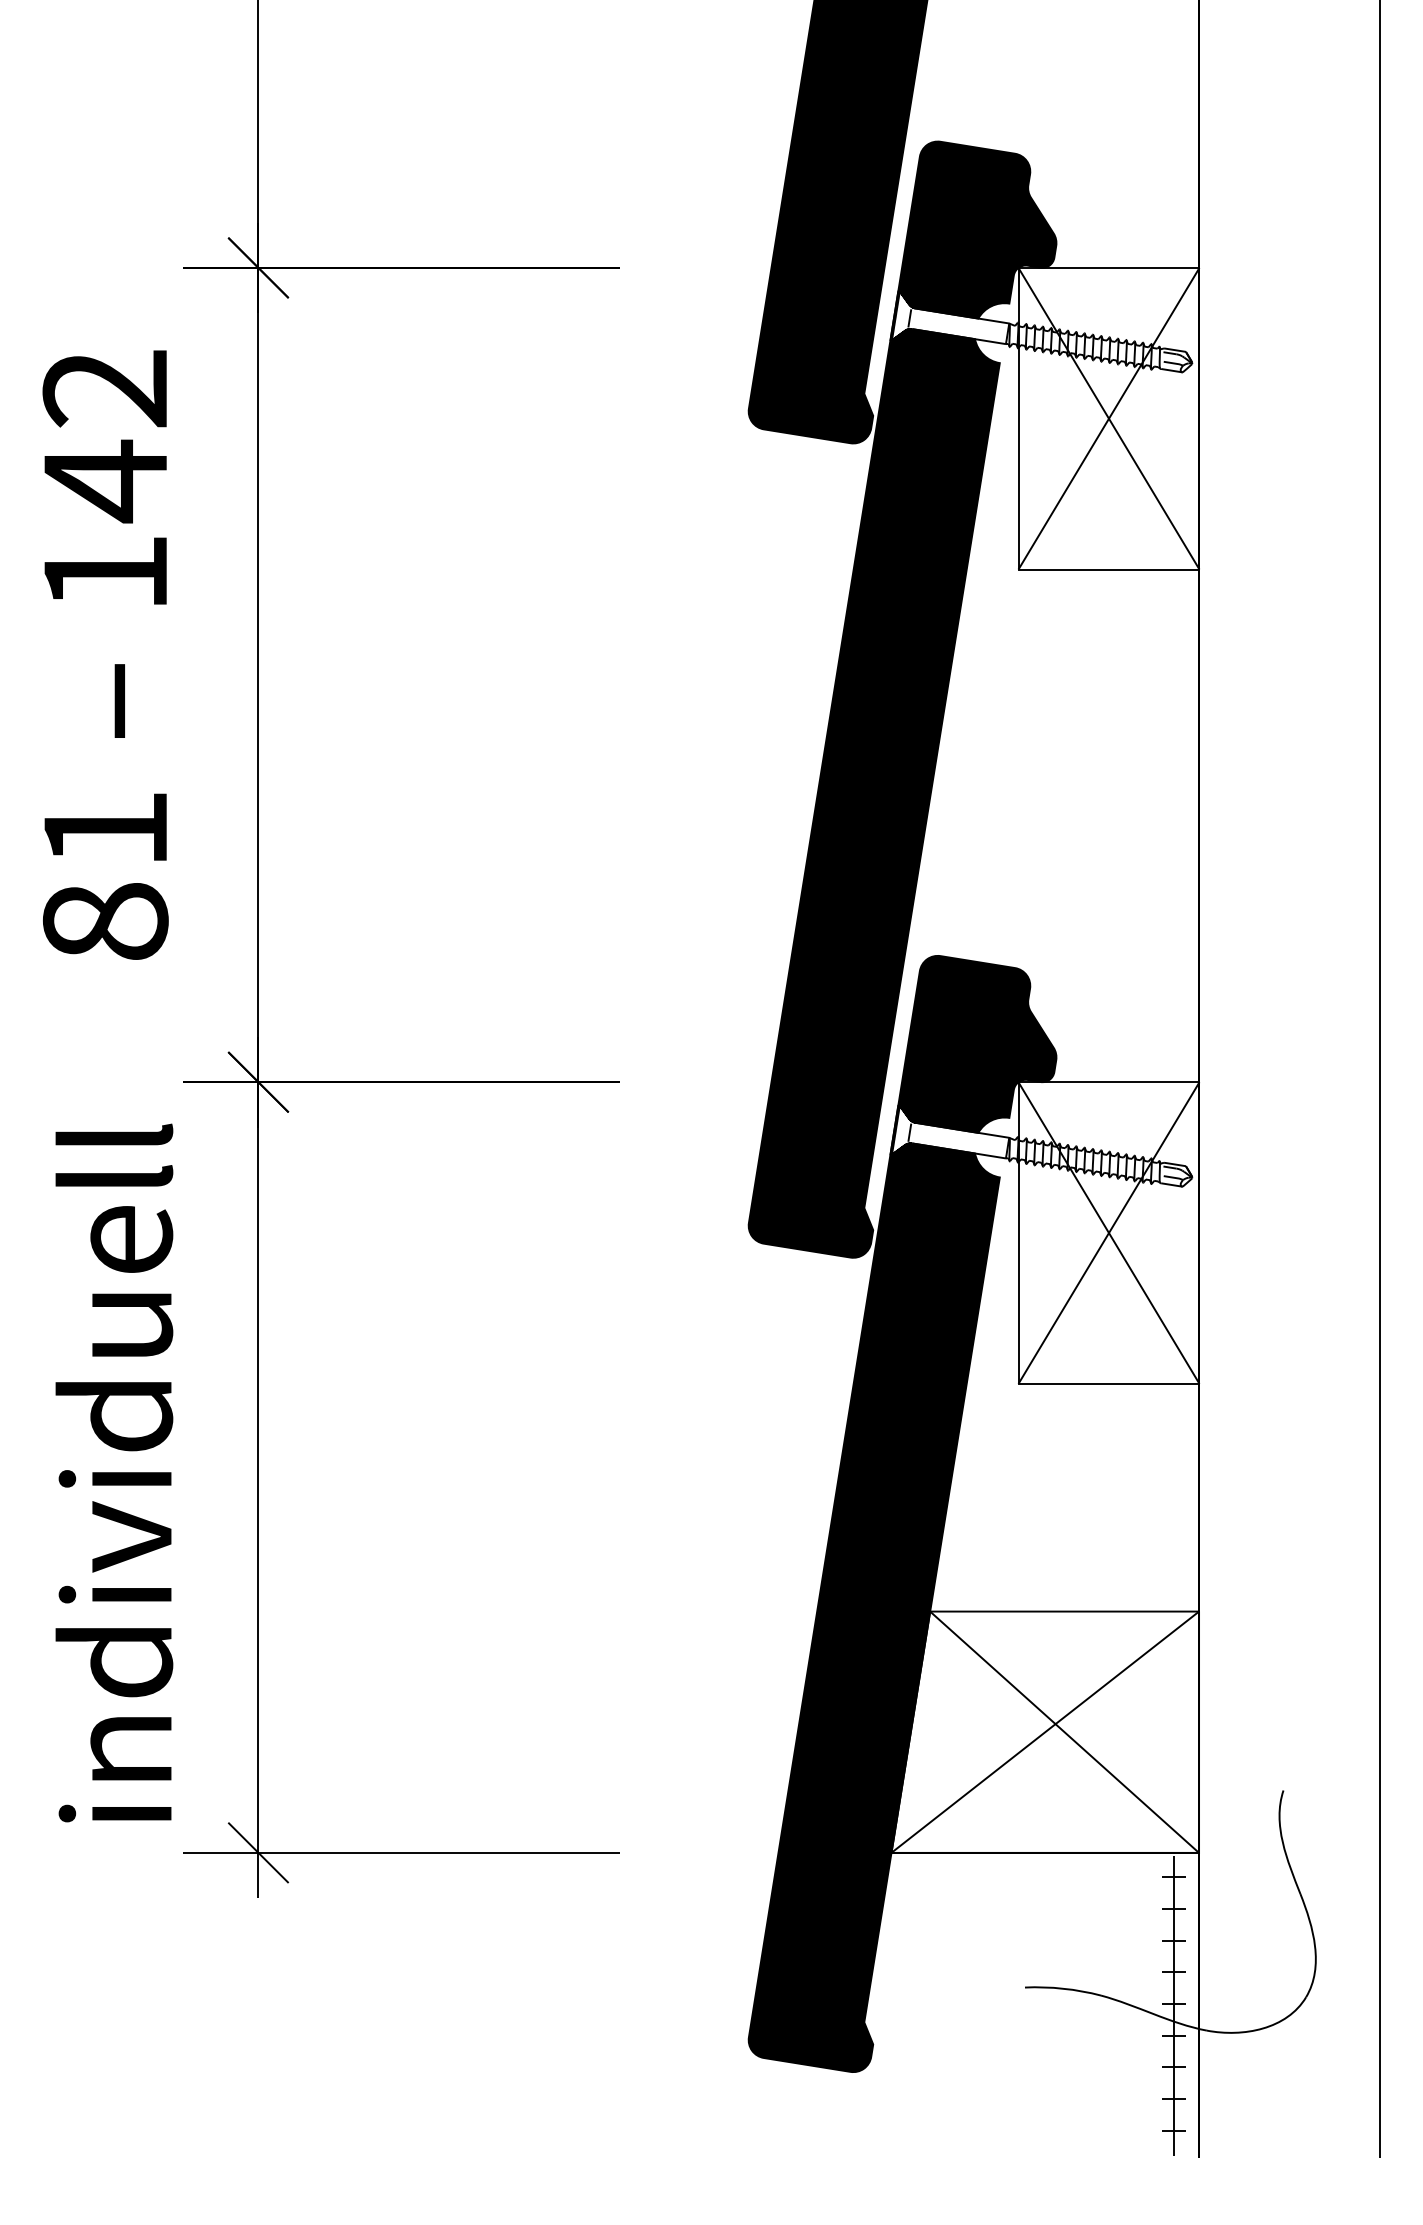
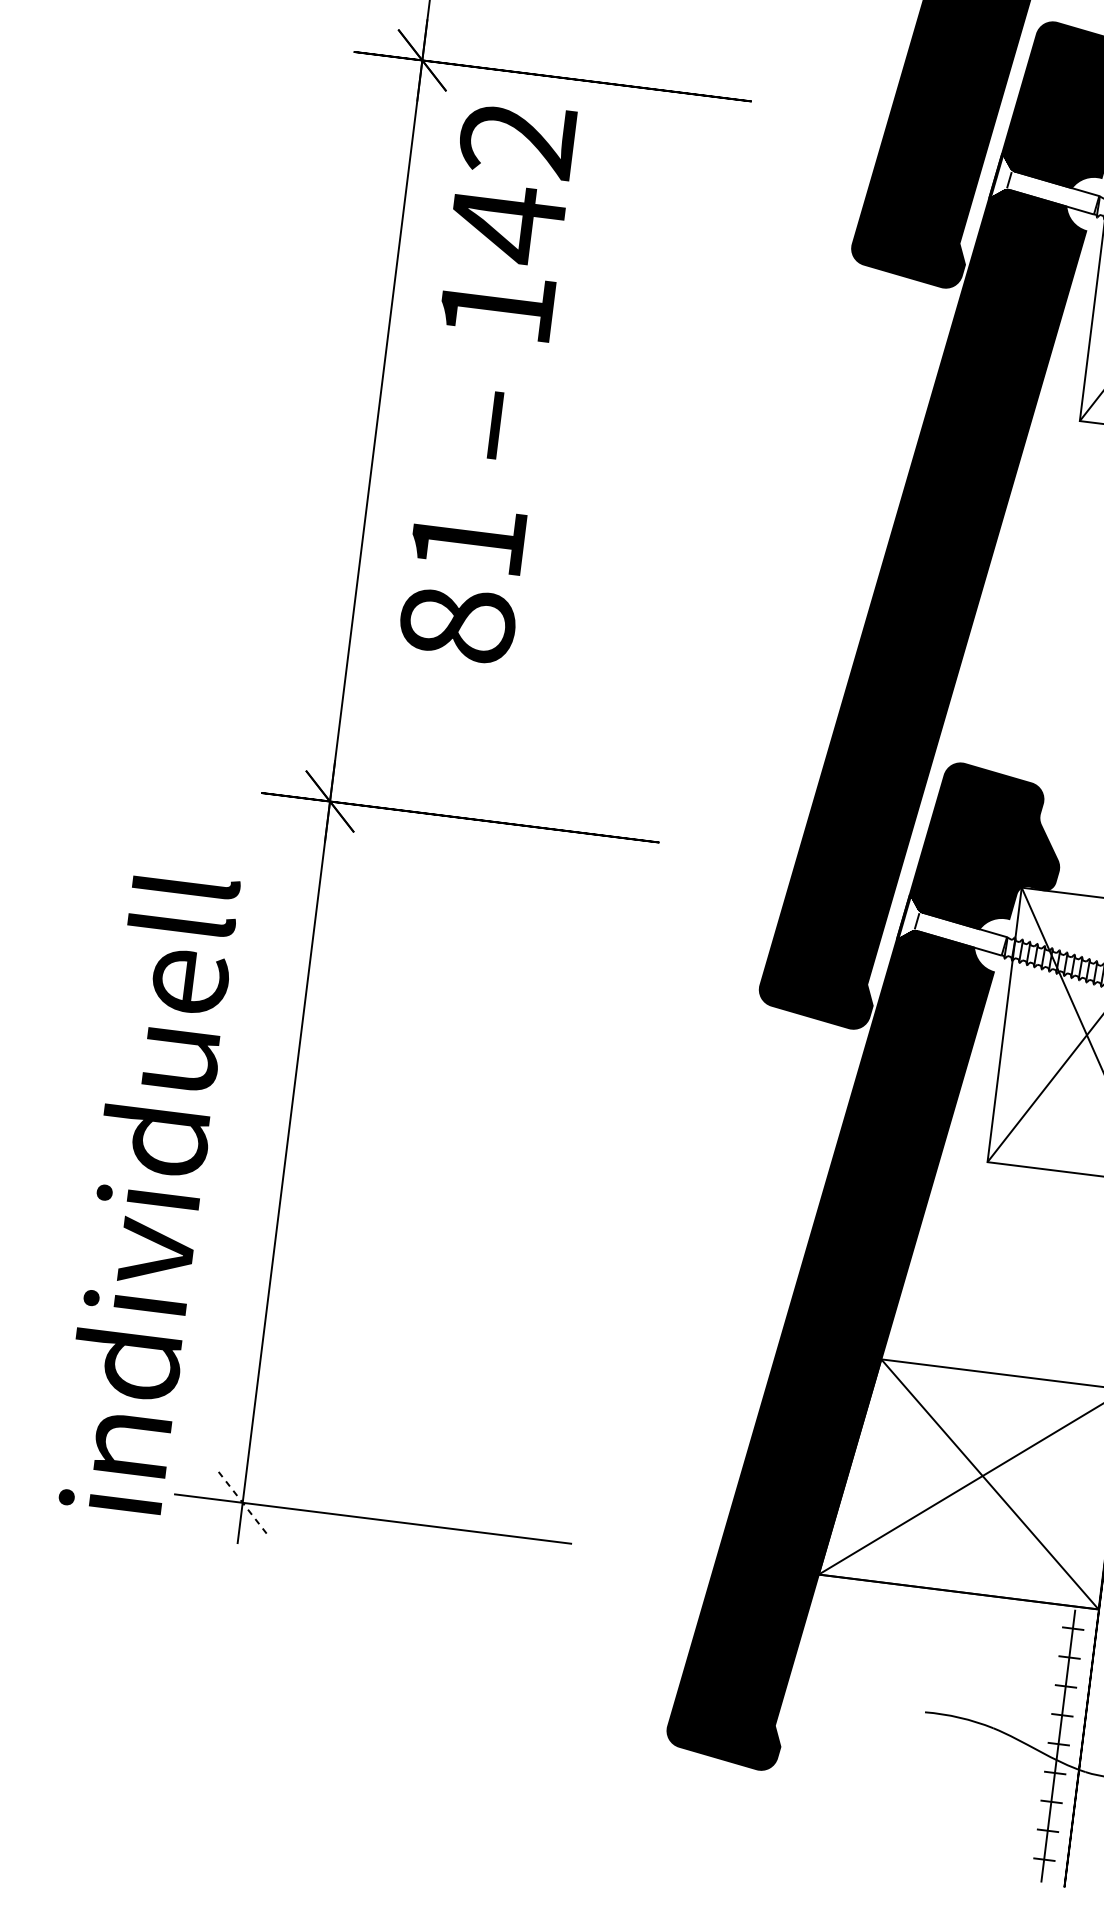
text: (105, 654) -> (487, 381), moved
text: (114, 1472) -> (148, 1192), moved
line: (258, 1852) -> (242, 1502), solid -> dashed

